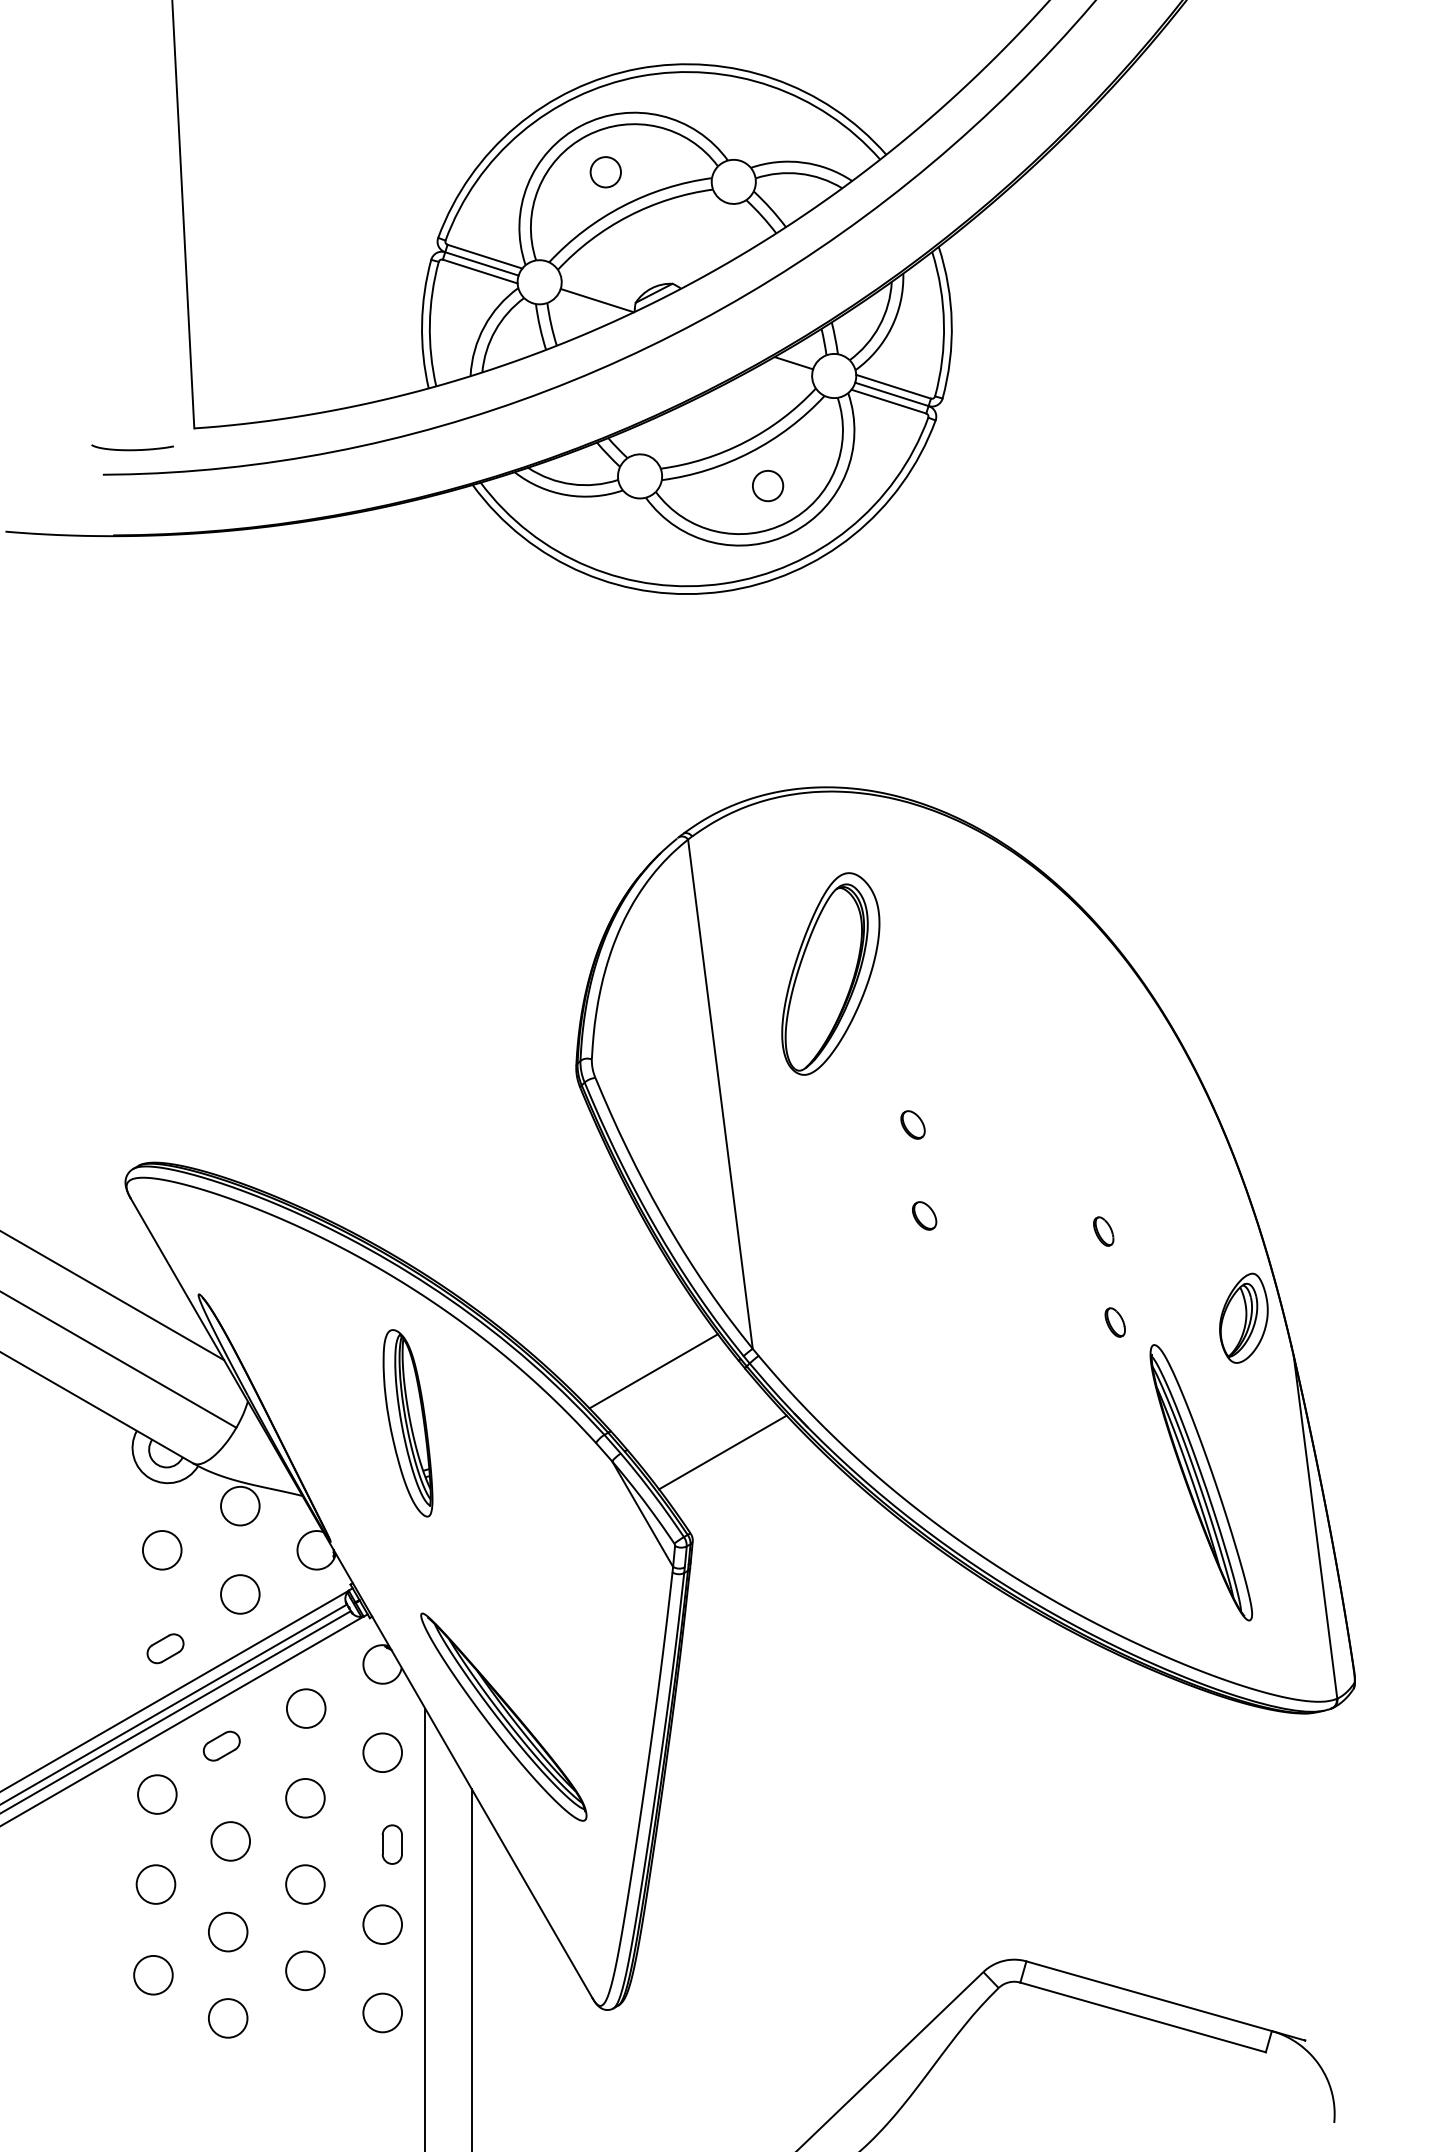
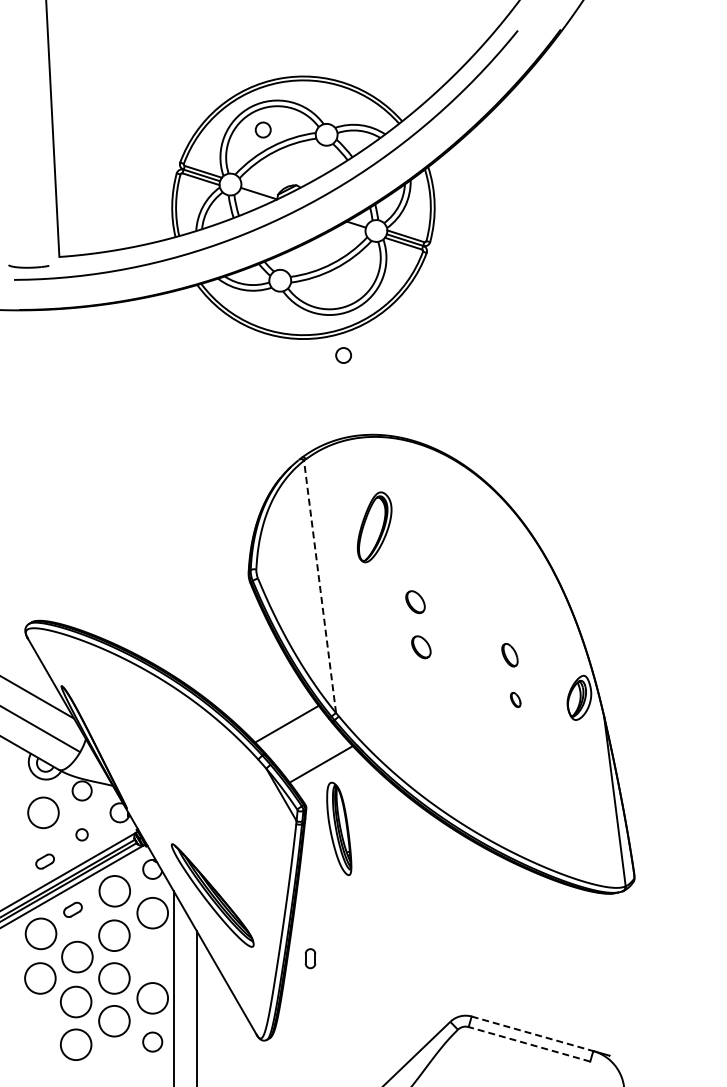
circle: (767, 485) -> (343, 355), moved
part: (830, 974) -> (374, 527), size x0.7
line: (721, 1093) -> (320, 586), solid -> dashed
part: (913, 1123) -> (415, 601), size x1.6
part: (923, 1214) -> (420, 646), size x1.6
part: (1102, 1230) -> (509, 654), size x1.6
part: (408, 1422) -> (339, 828), moved
part: (1201, 1482) -> (558, 779), removed
circle: (162, 1549) -> (43, 812), size x1.6
circle: (238, 1593) -> (81, 834), size x0.6
circle: (305, 1707) -> (114, 890), size x1.6
circle: (382, 1751) -> (152, 912), size x1.6
circle: (156, 1793) -> (40, 933), size x1.6
circle: (305, 1797) -> (114, 935), size x1.6
circle: (228, 1840) -> (76, 956), size x1.6
part: (392, 1844) -> (310, 958), moved
circle: (154, 1884) -> (39, 978), size x1.6
circle: (305, 1884) -> (114, 978), size x1.6
circle: (382, 1922) -> (152, 997), size x1.6
circle: (226, 1931) -> (75, 1001), size x1.6
circle: (305, 1969) -> (114, 1020), size x1.6
circle: (152, 1975) -> (38, 1023), removed
line: (1149, 1995) -> (532, 1033), solid -> dashed
circle: (226, 2017) -> (75, 1044), size x1.6
line: (1143, 2017) -> (529, 1044), solid -> dashed

